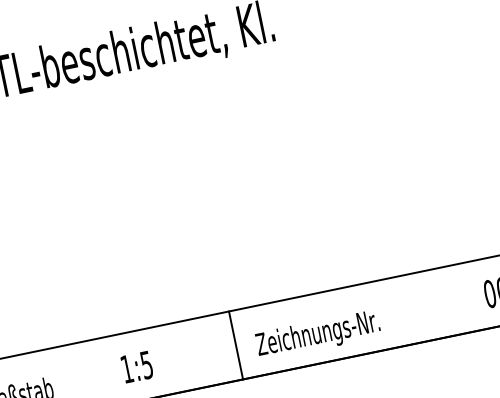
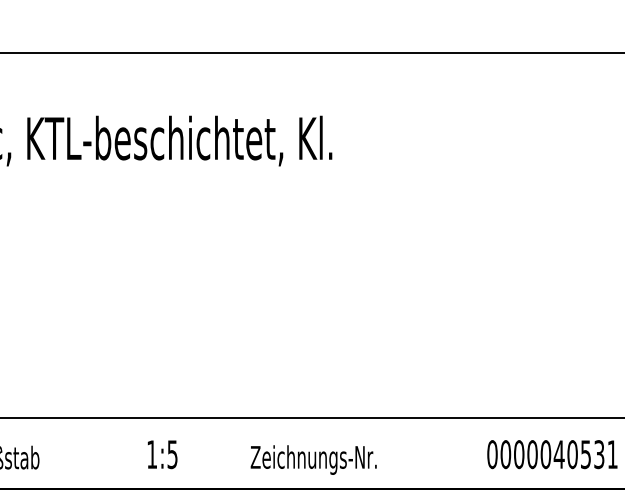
line: (236, 345) -> (230, 453), removed
text: (137, 367) -> (162, 454), moved

